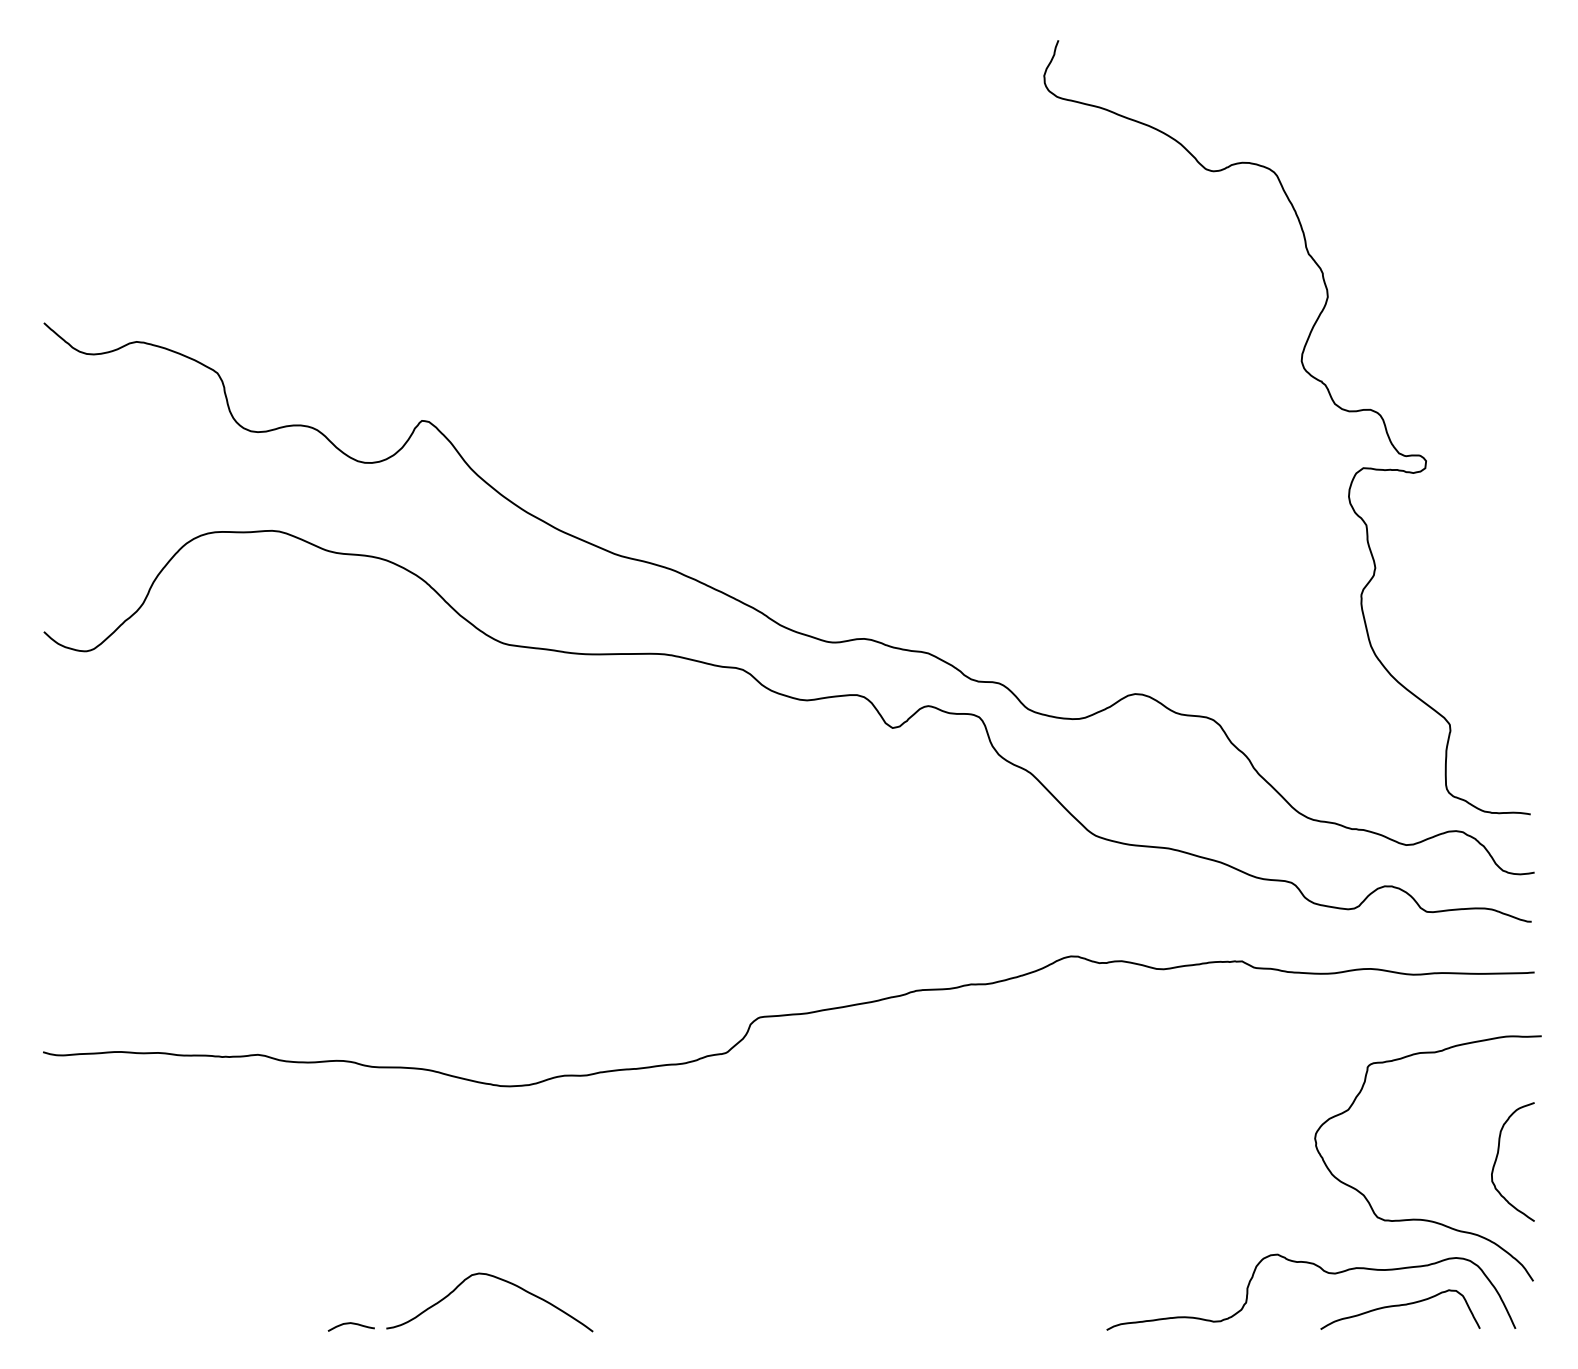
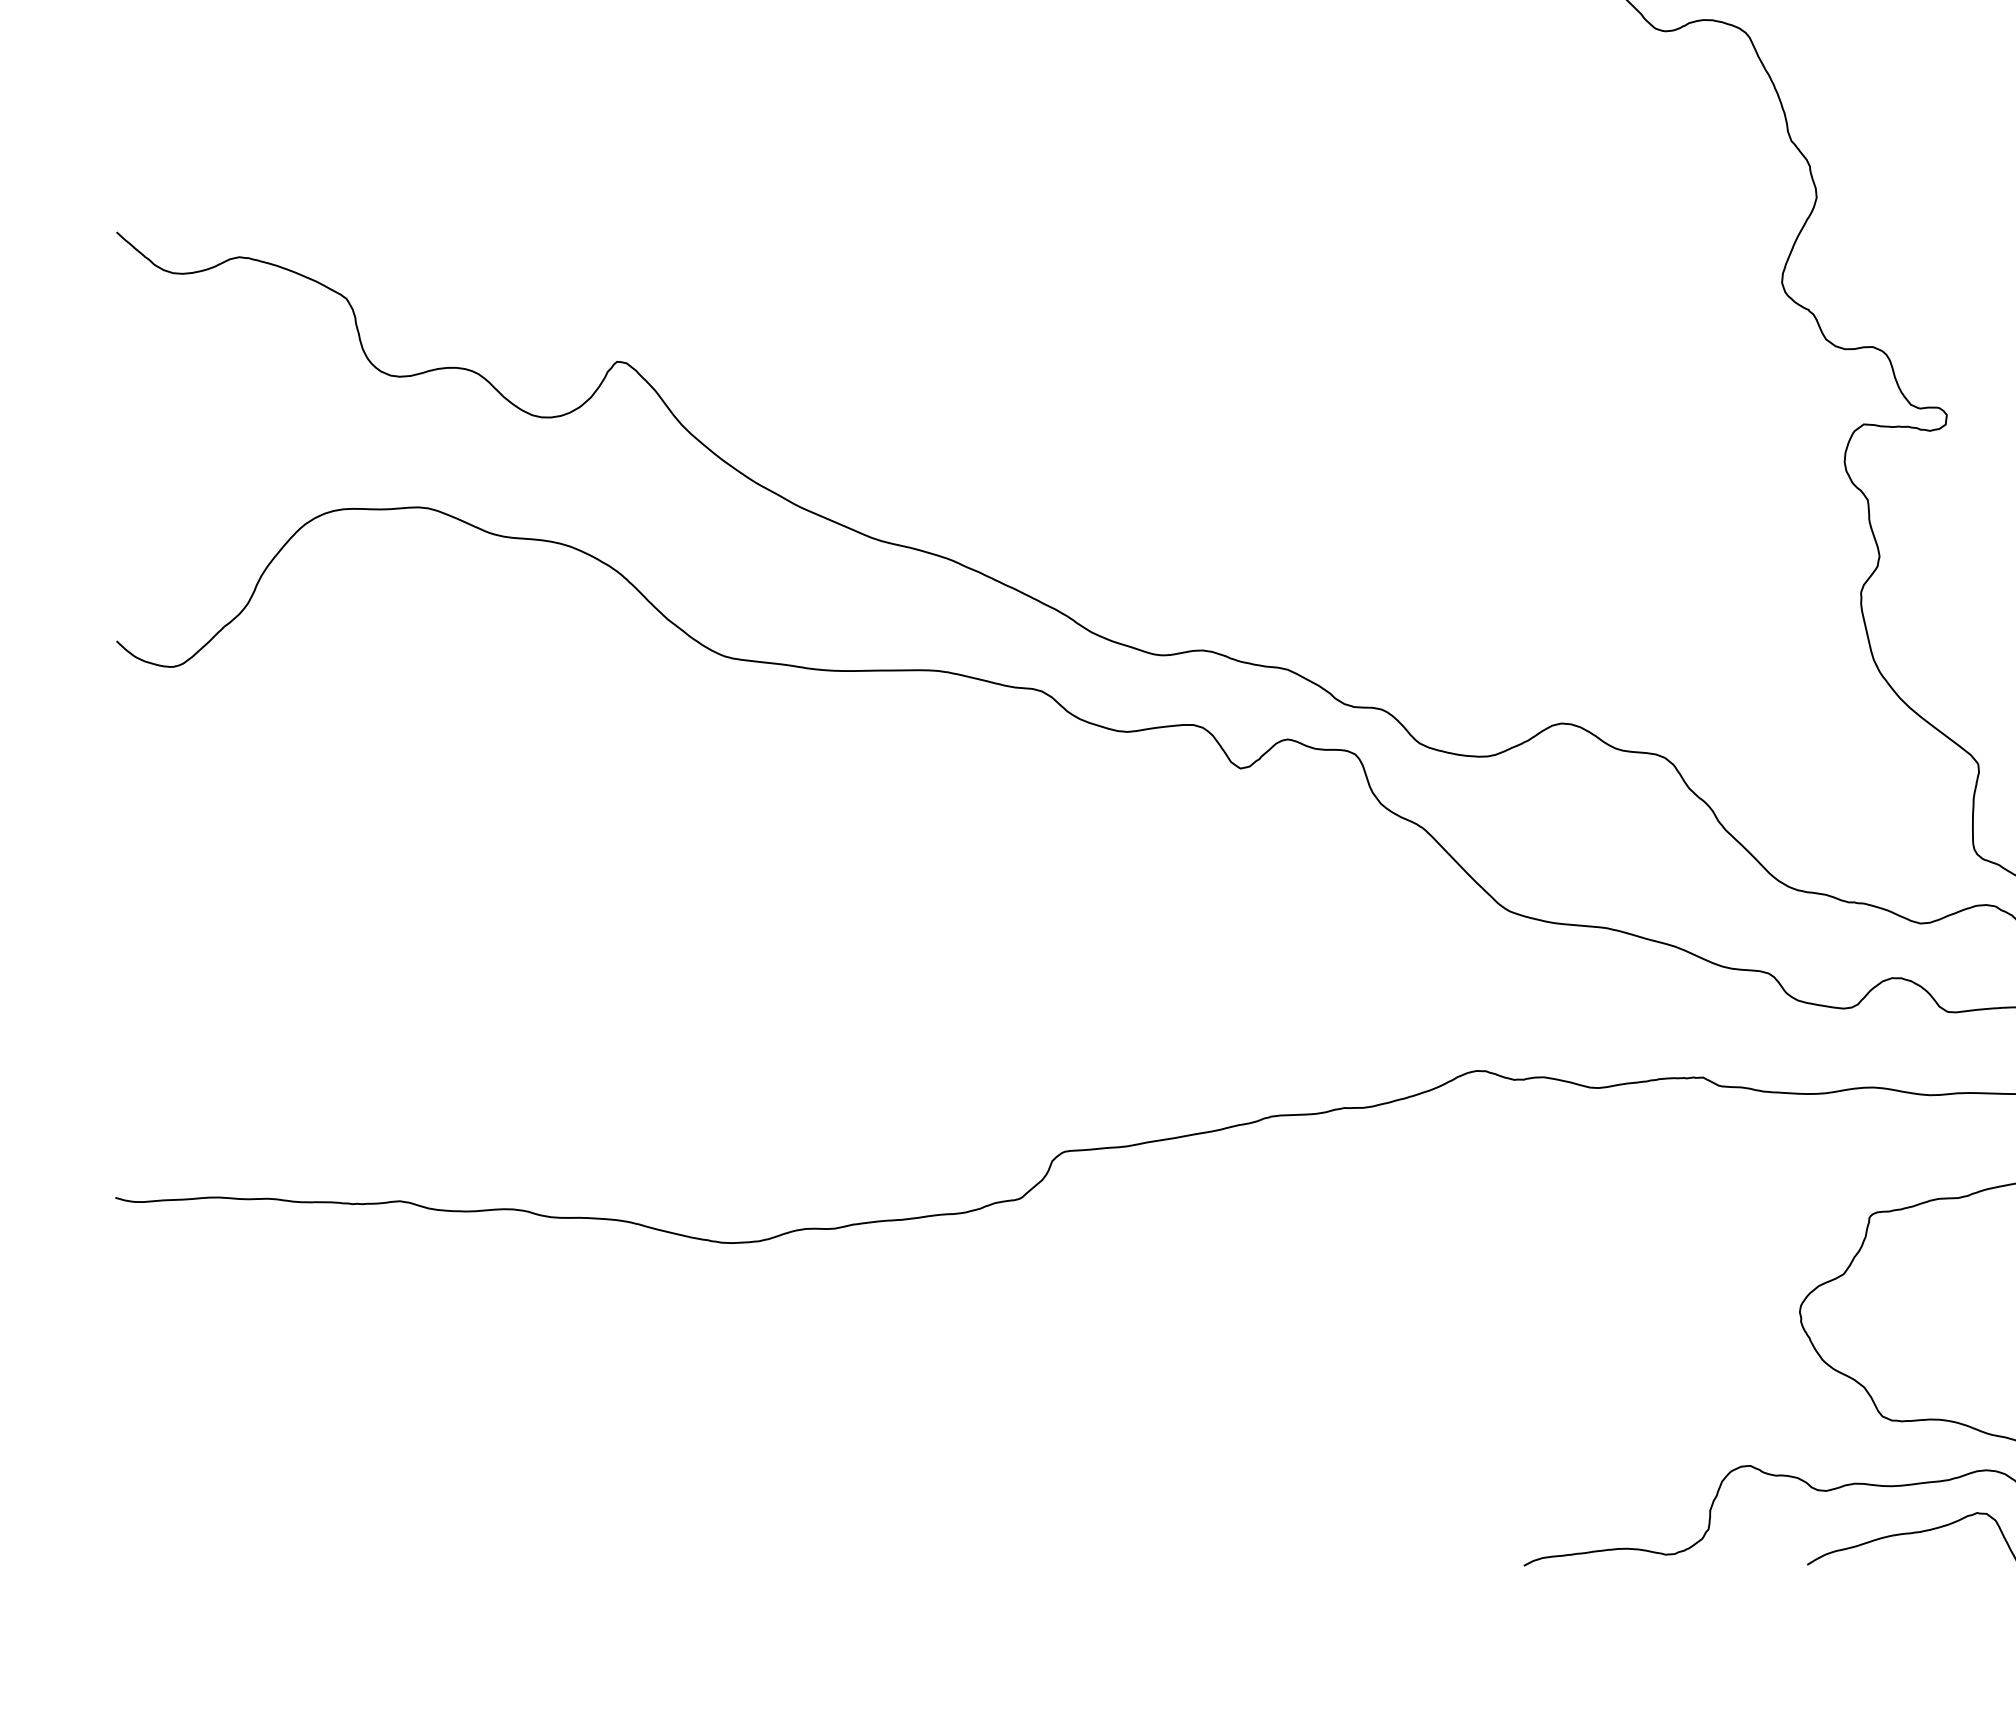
curve: (498, 1279) -> (718, 1498), removed
curve: (349, 1324) -> (521, 1558), removed

